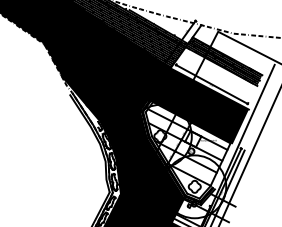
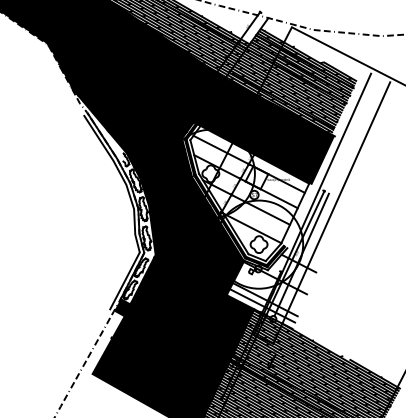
hatch: (228, 53) -> (306, 57), added
hatch: (214, 77) -> (286, 91), added

